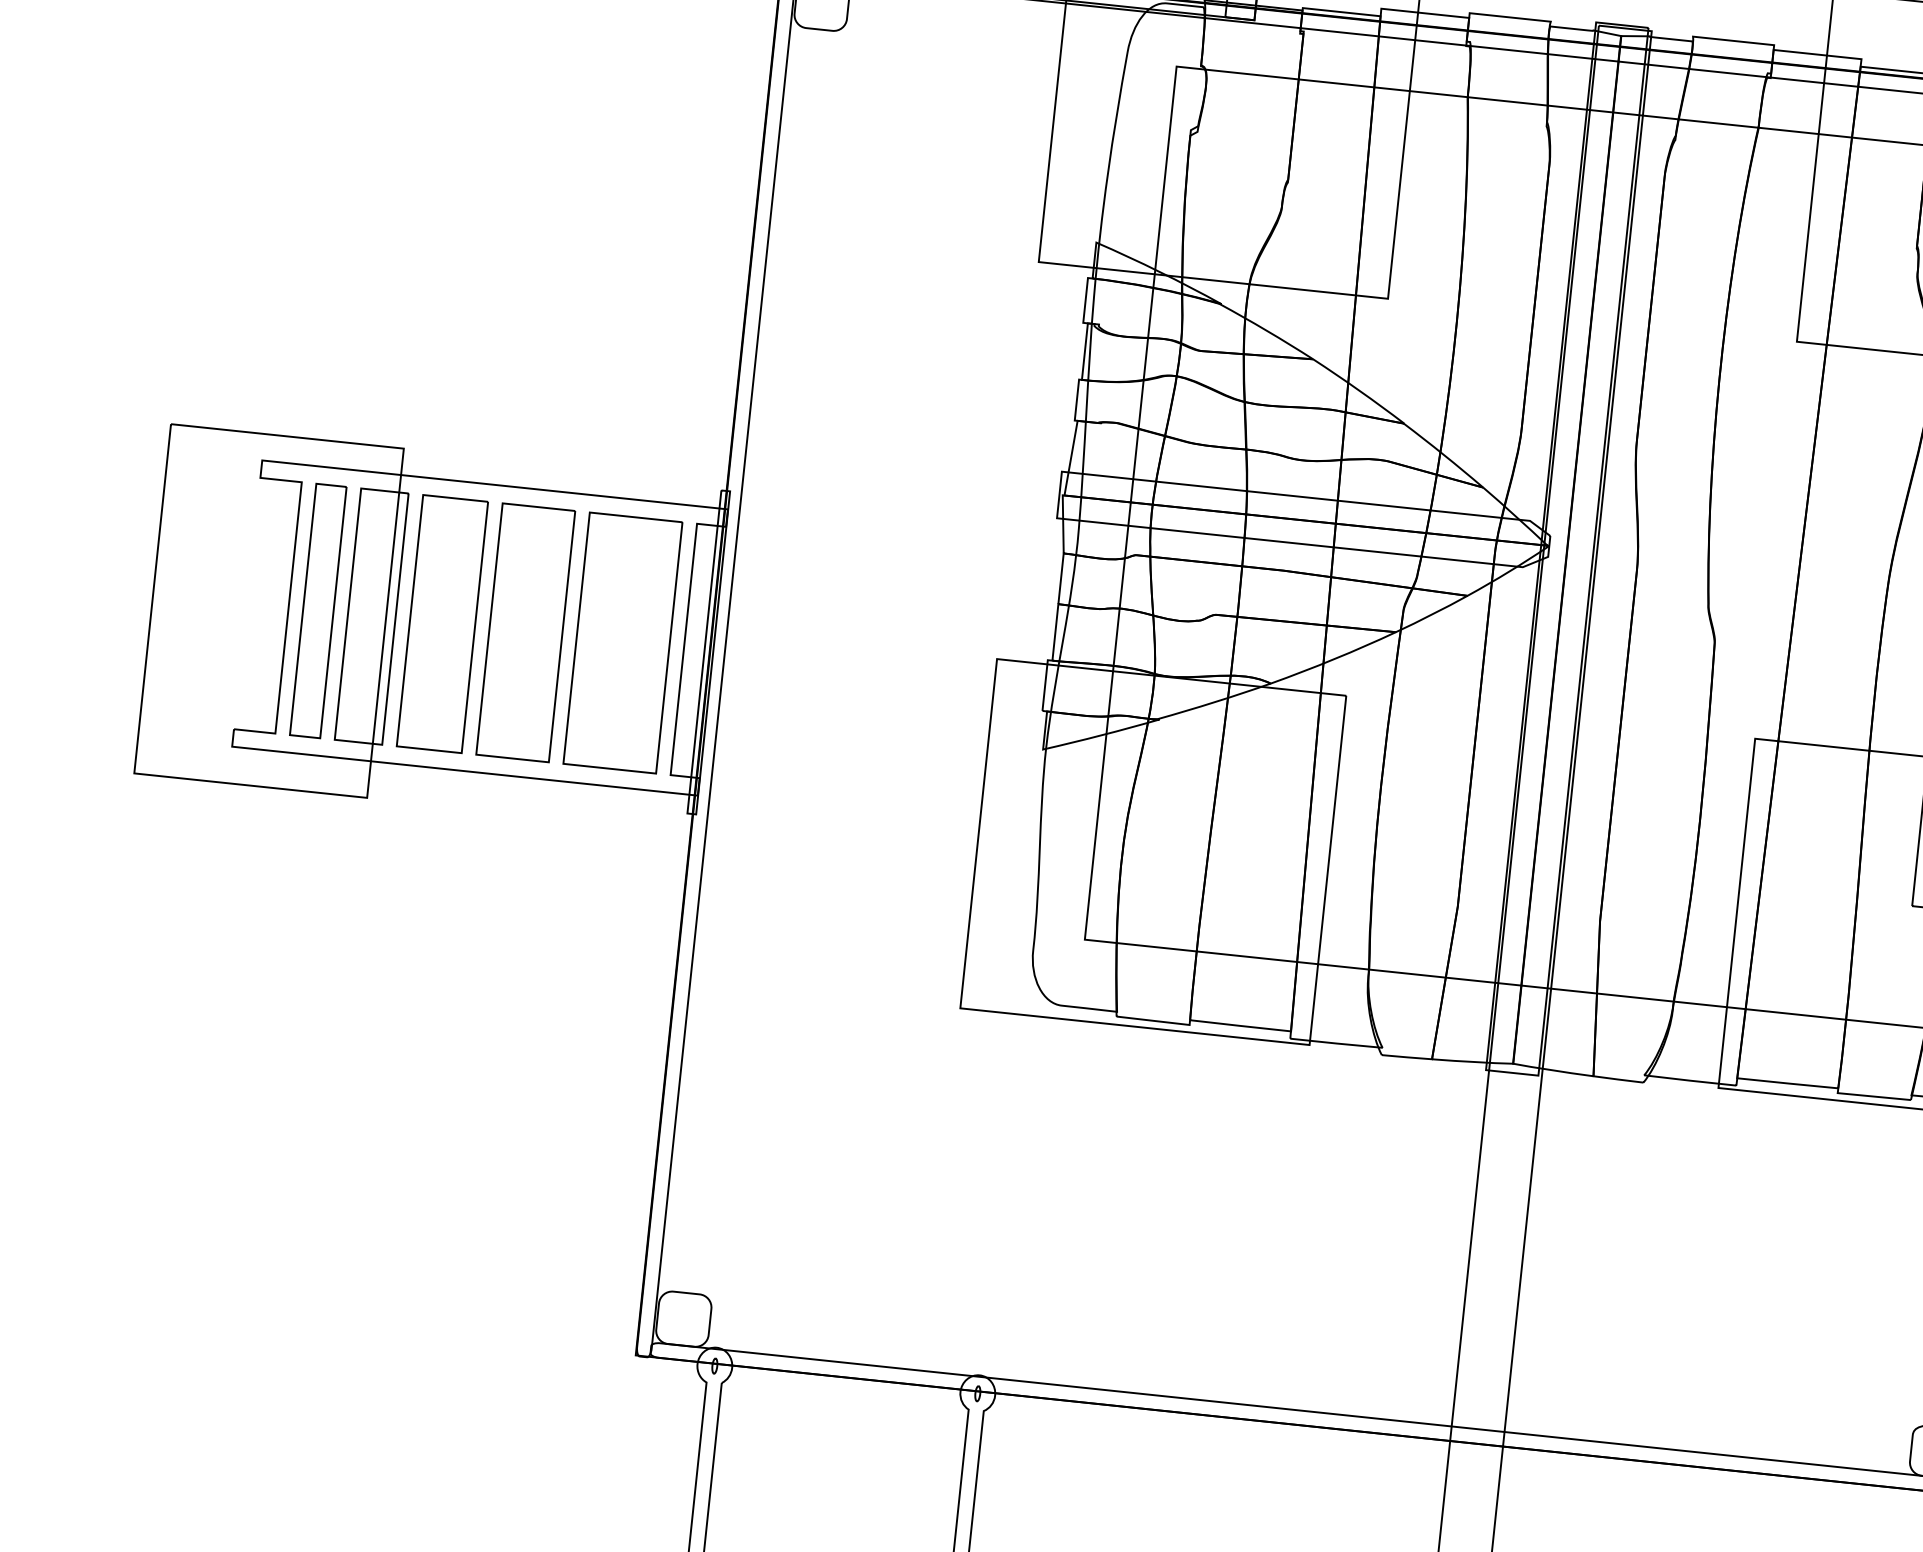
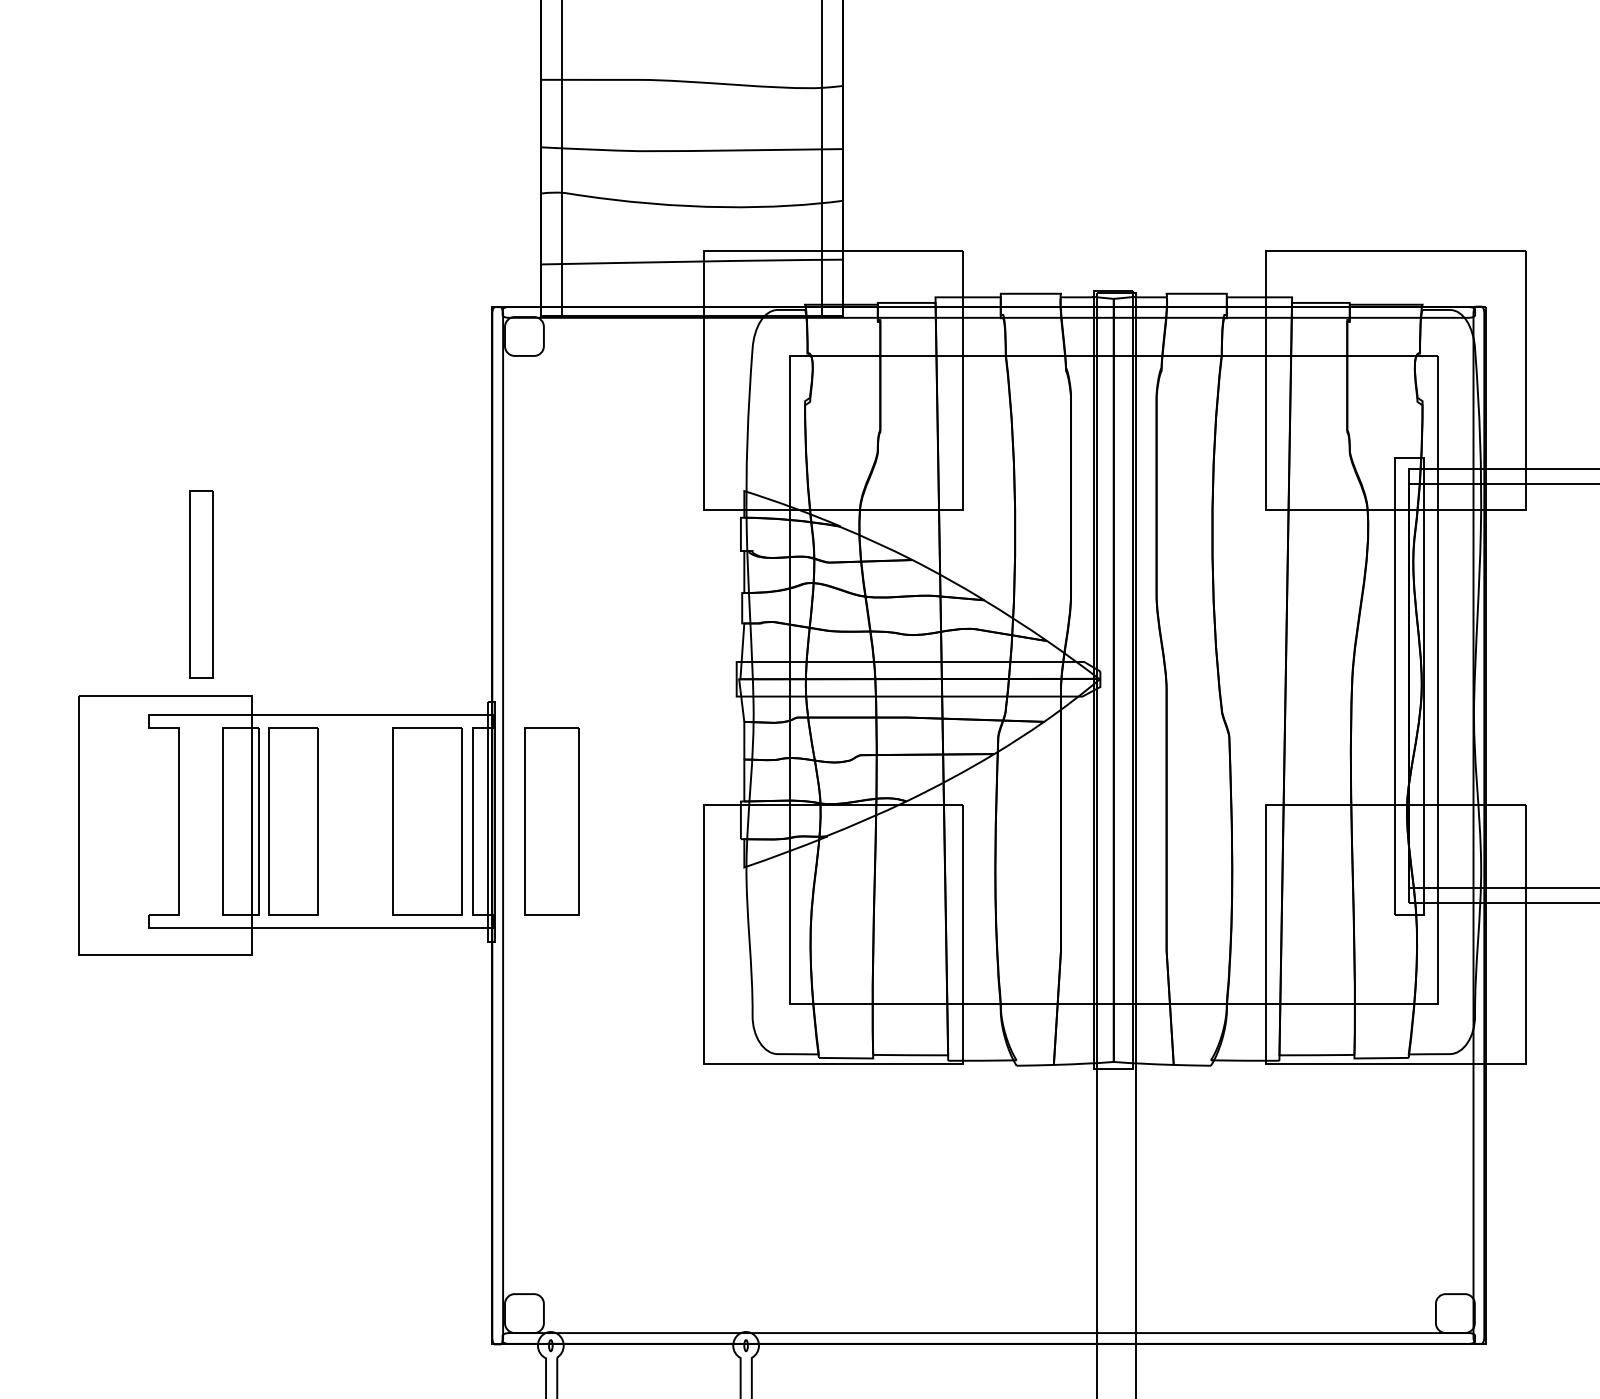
part: (318, 610) -> (201, 584), moved
part: (524, 632) -> (551, 821), moved

